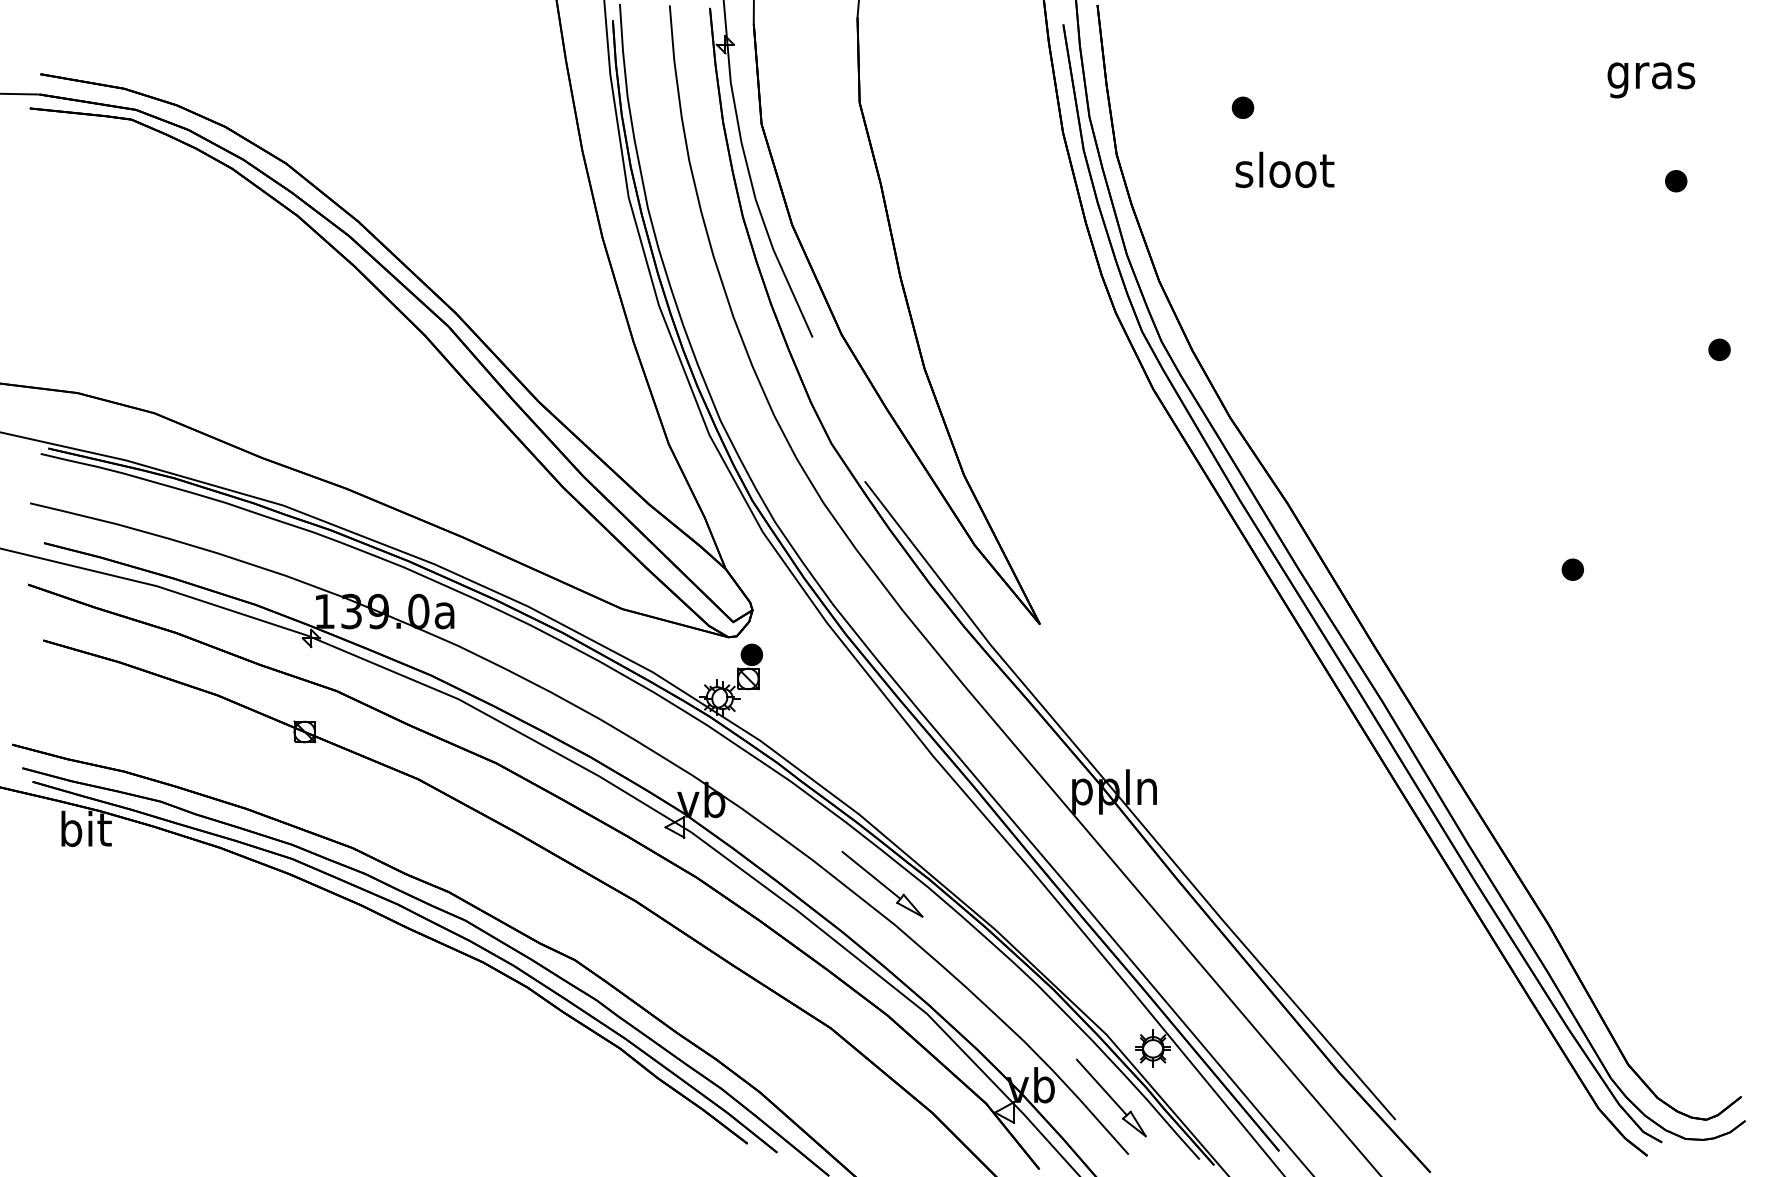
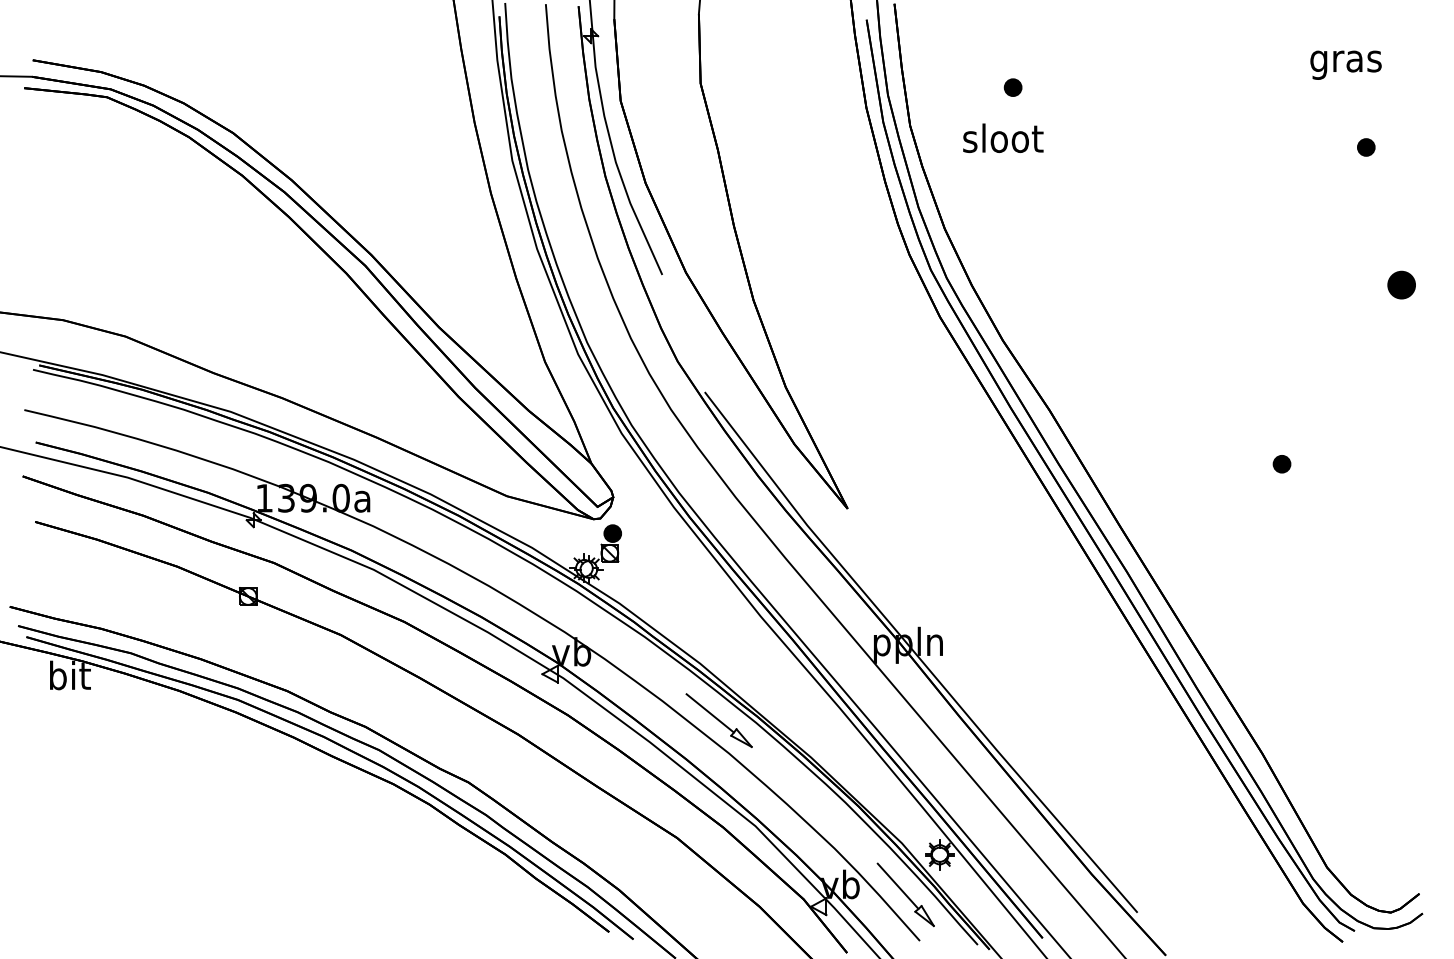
text: (1284, 169) -> (1002, 137), moved
part: (1719, 349) -> (1401, 284), size x1.6

